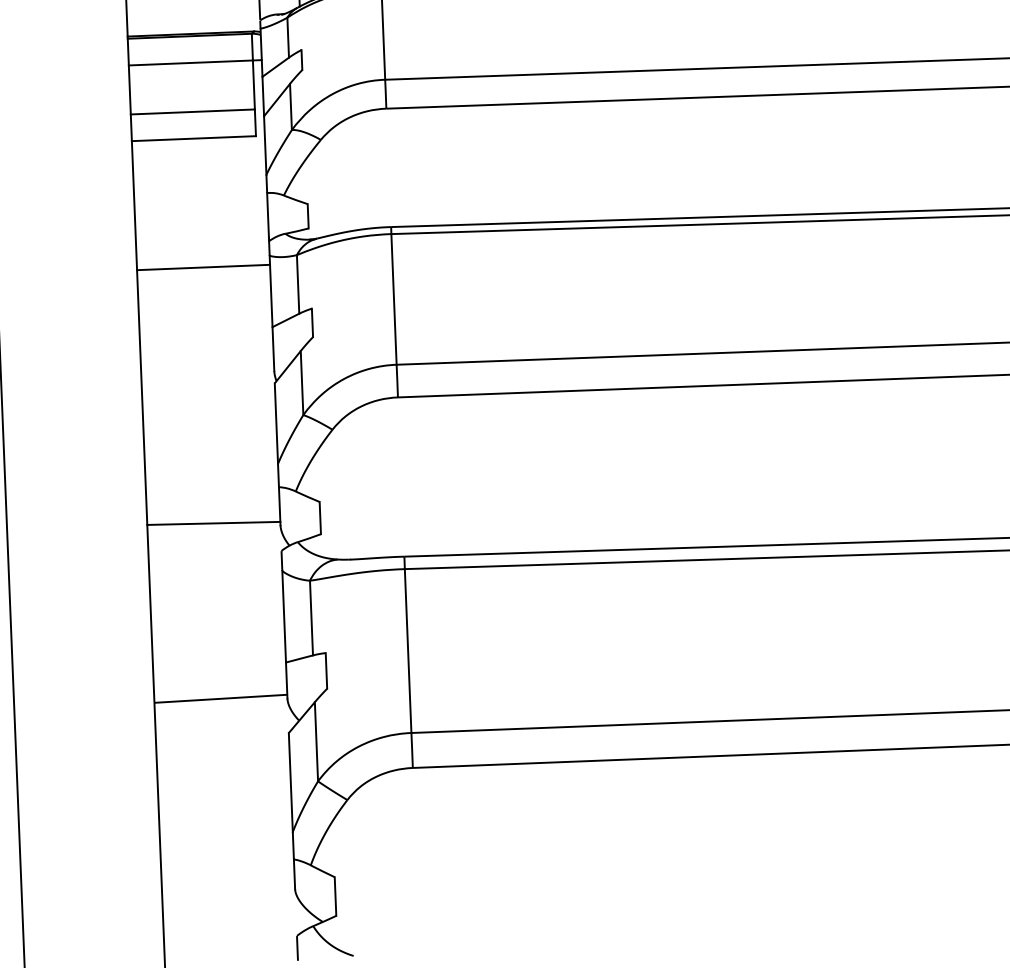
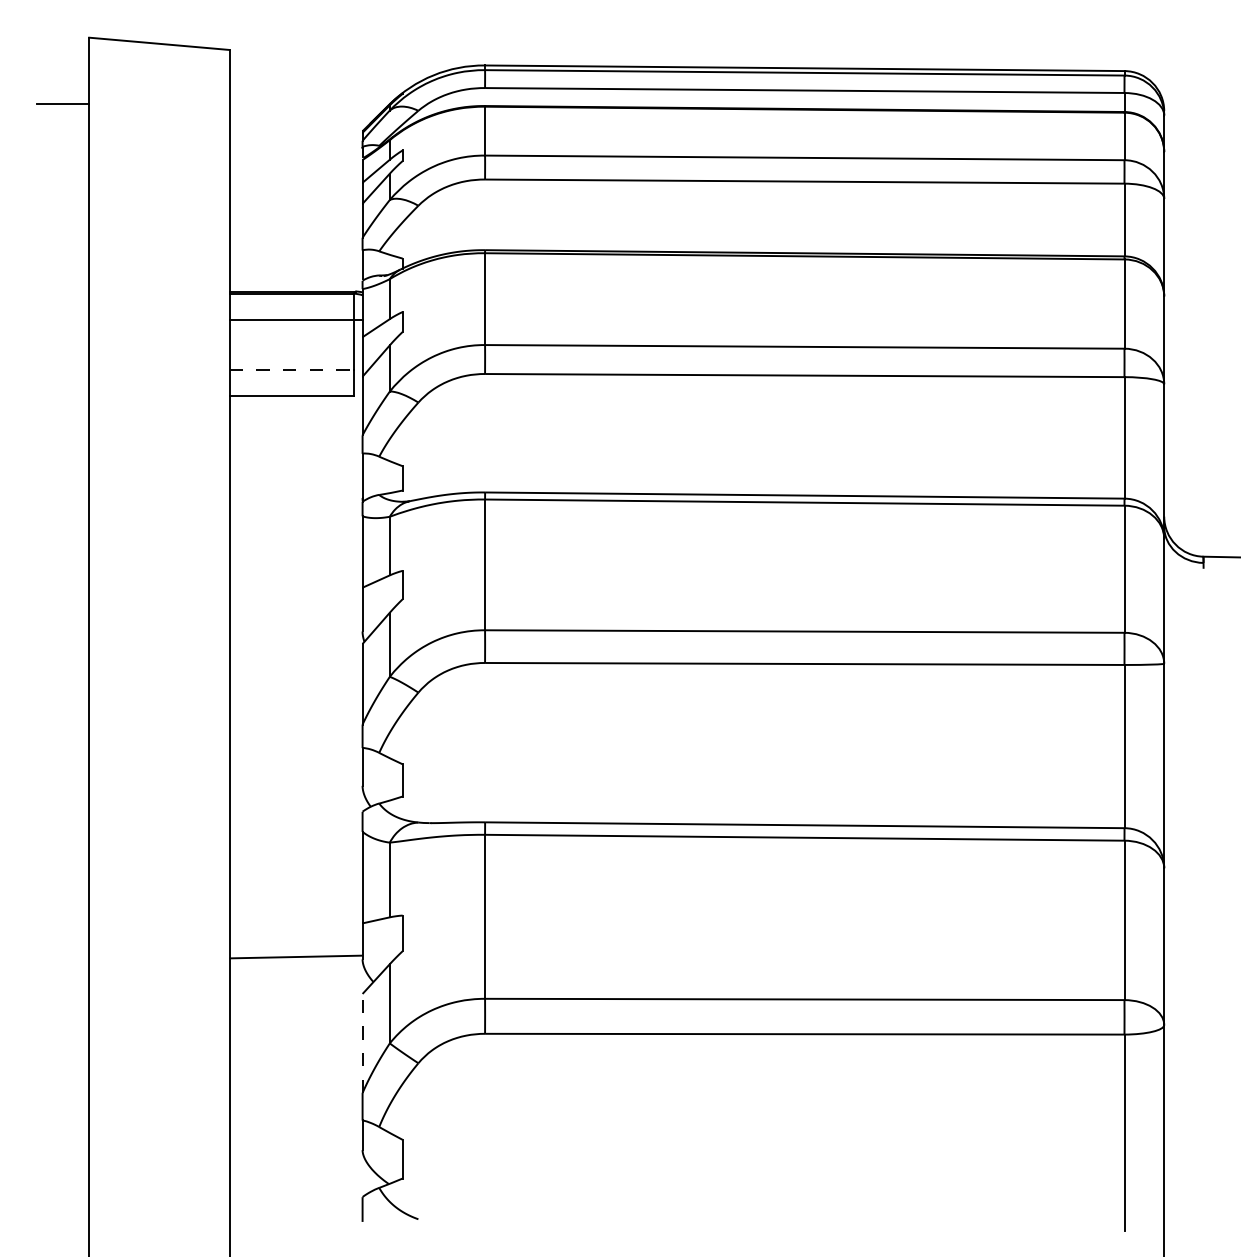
line: (193, 111) -> (292, 369), solid -> dashed
line: (203, 267) -> (295, 525), removed
line: (213, 523) -> (295, 781), removed
line: (290, 782) -> (362, 1043), solid -> dashed

